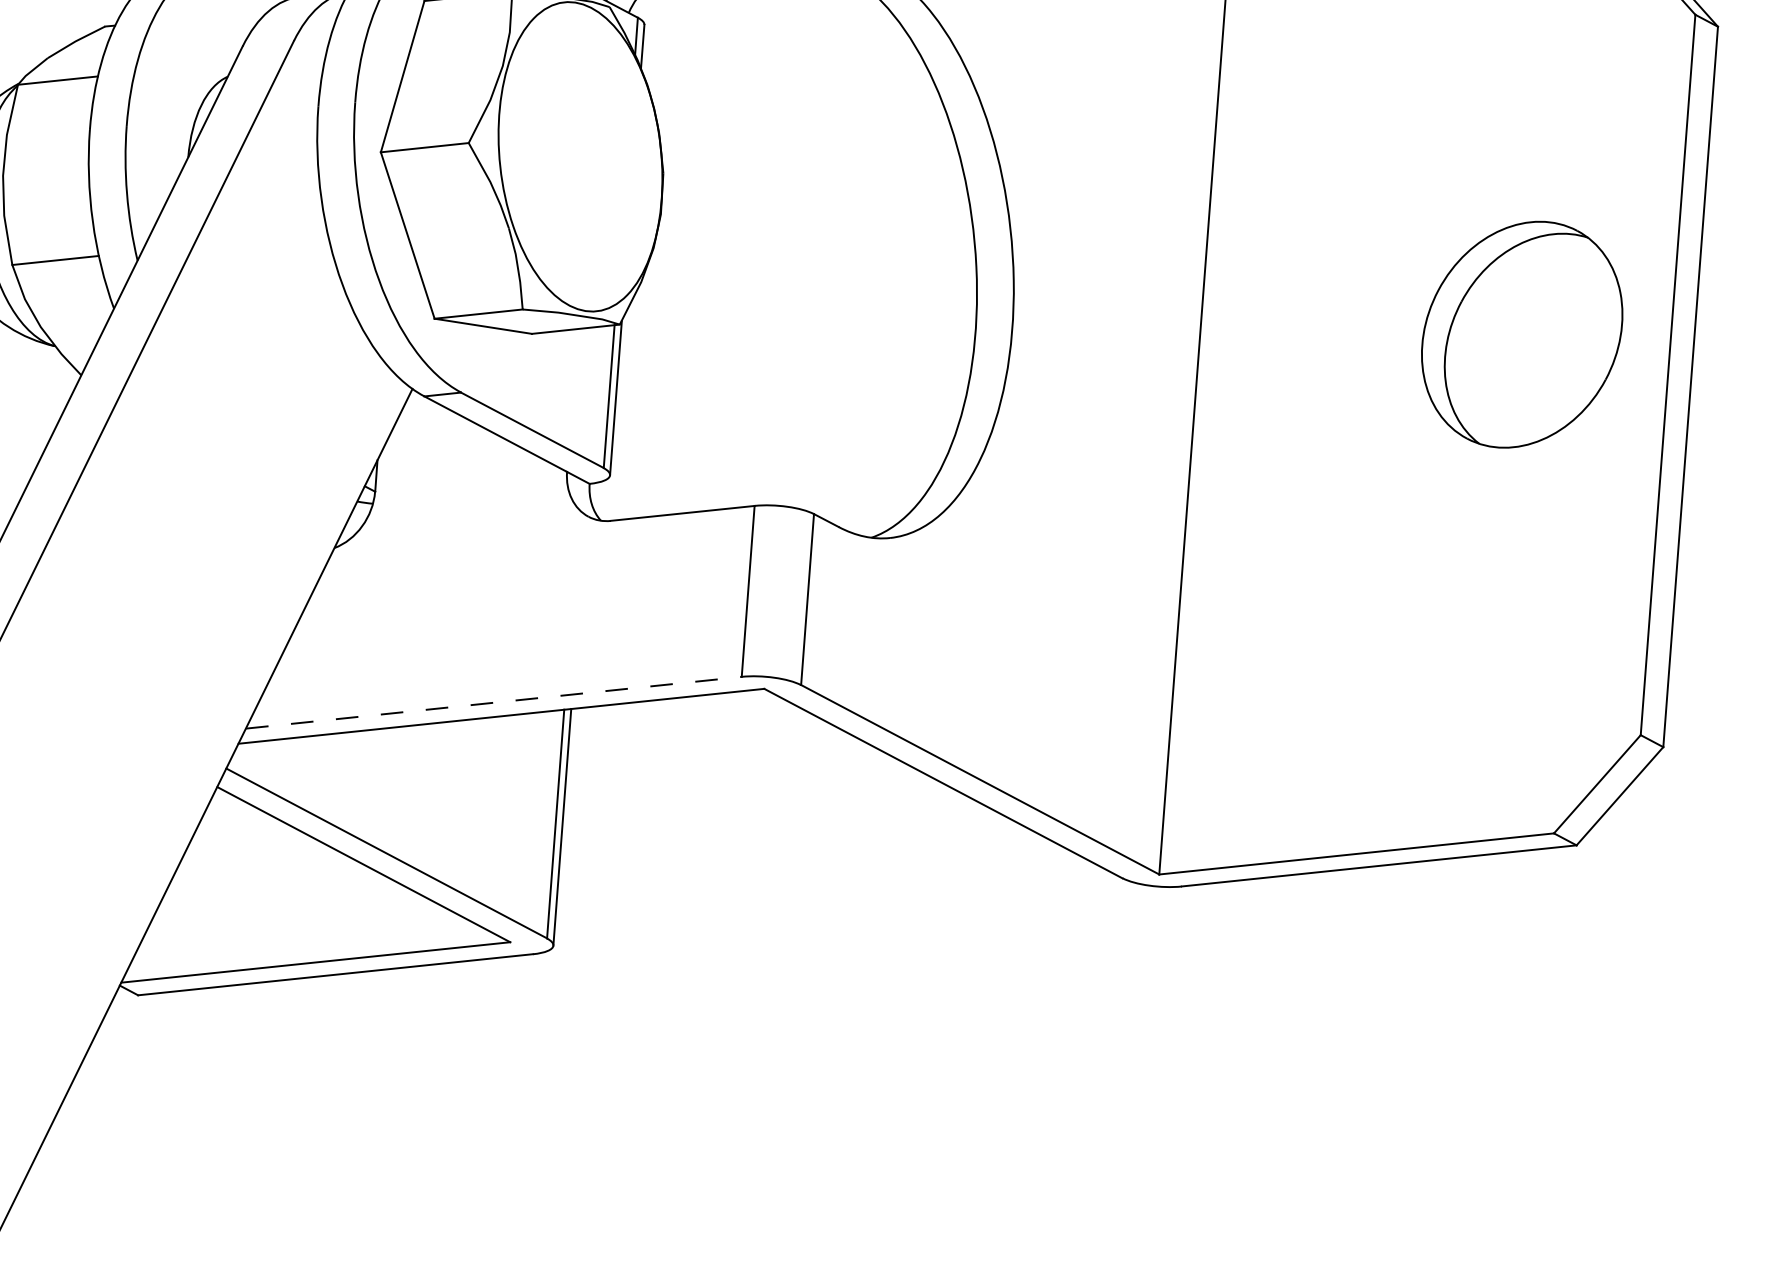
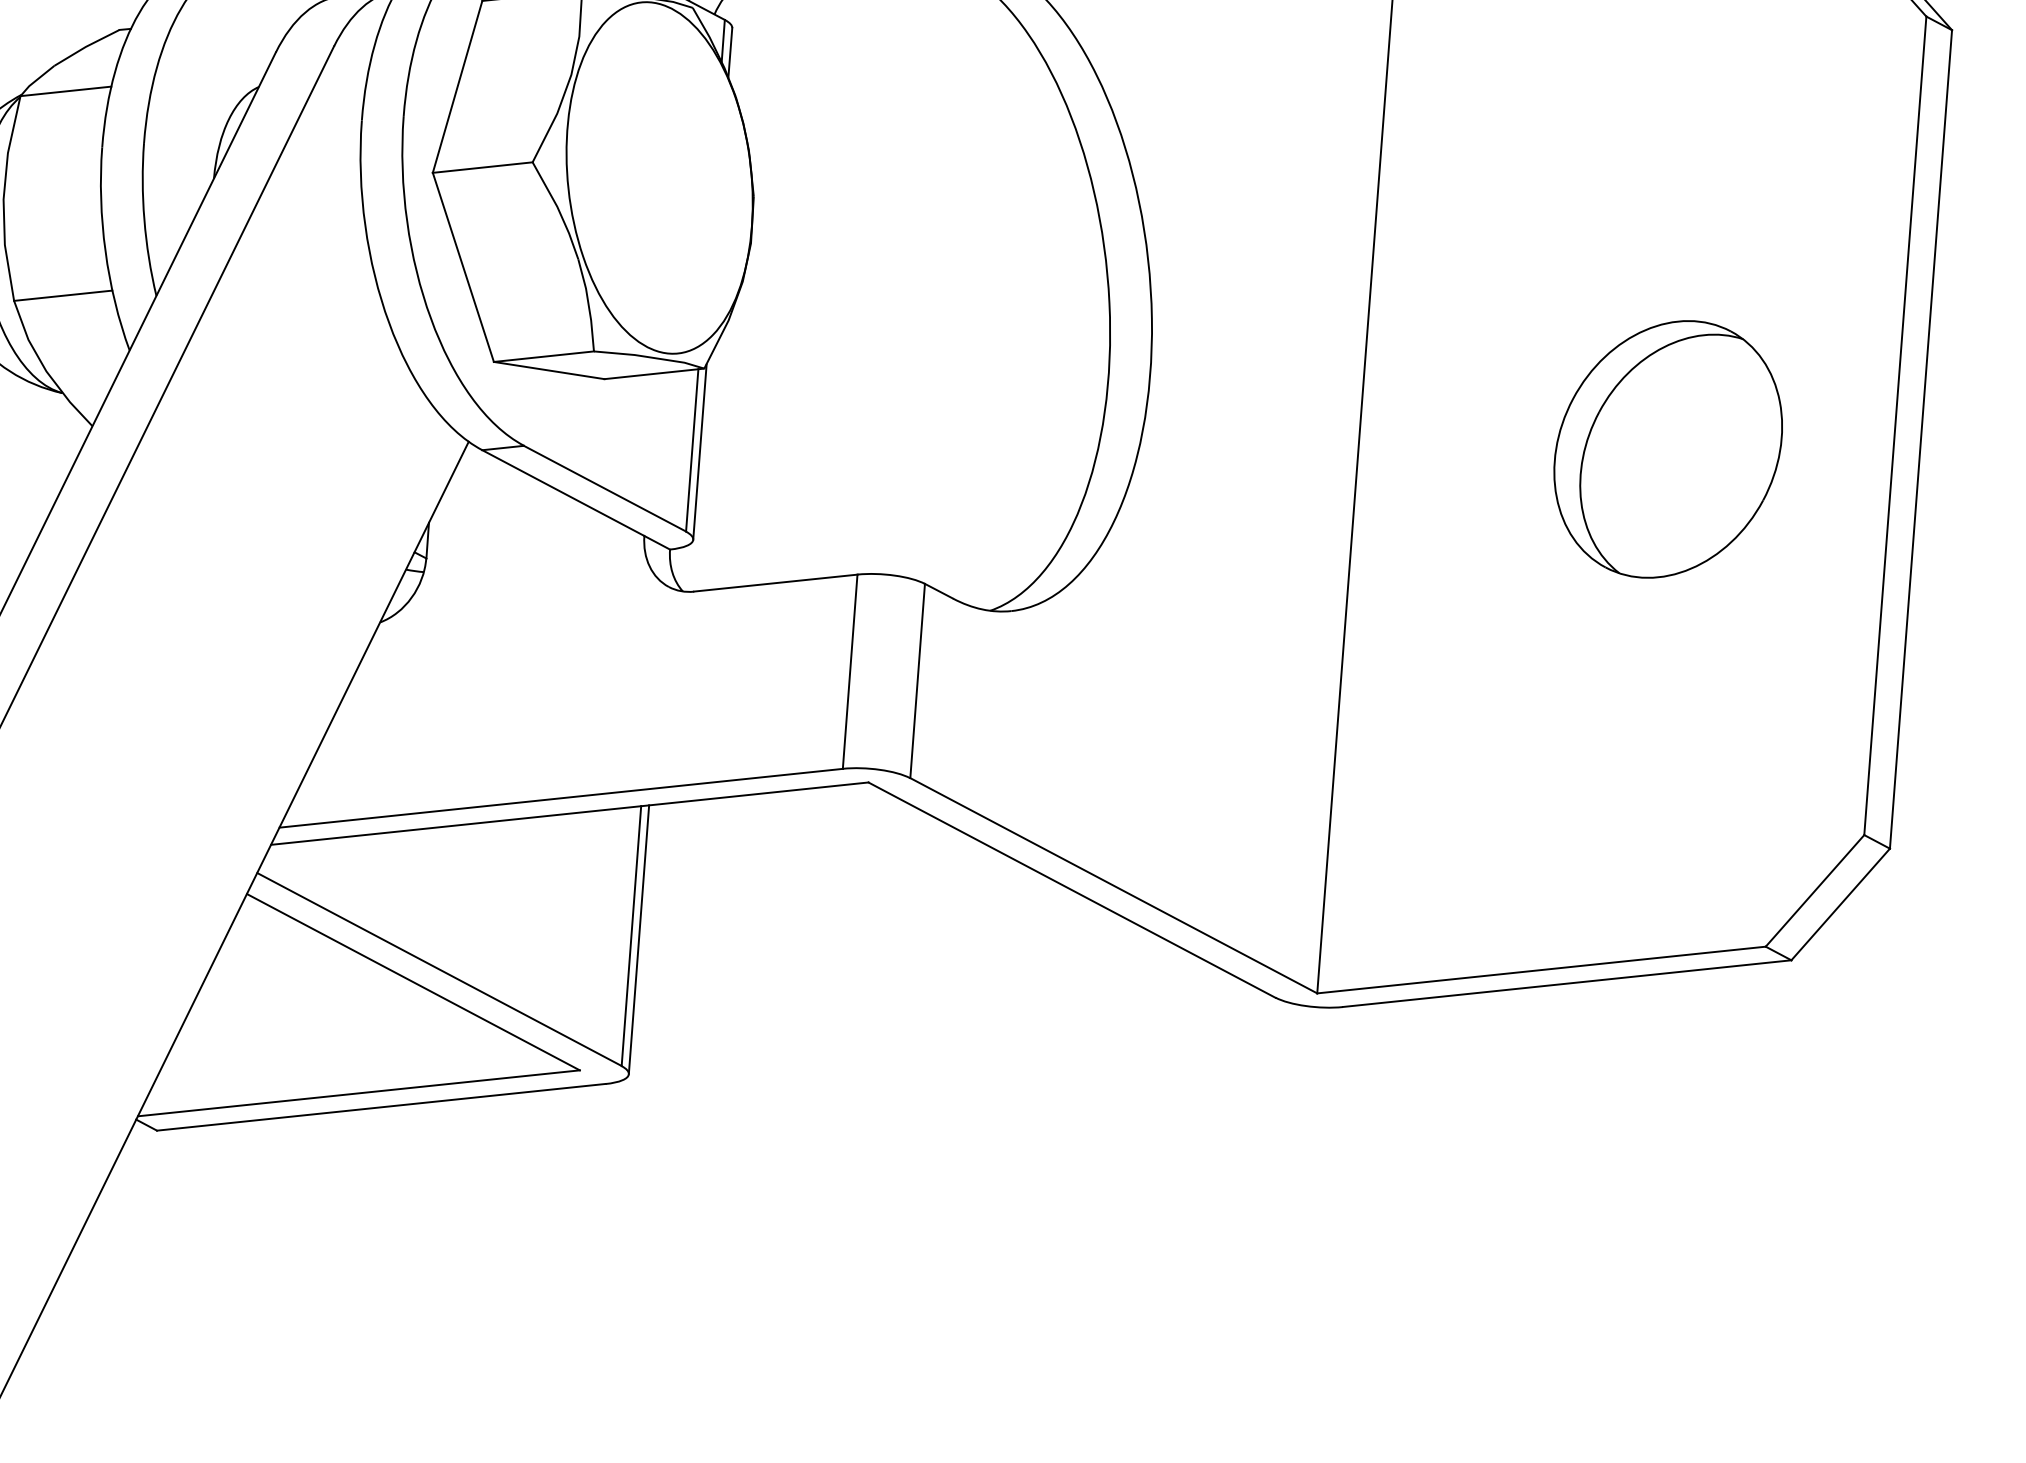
part: (1522, 334) -> (1668, 449), moved
line: (494, 702) -> (561, 797), dashed -> solid

